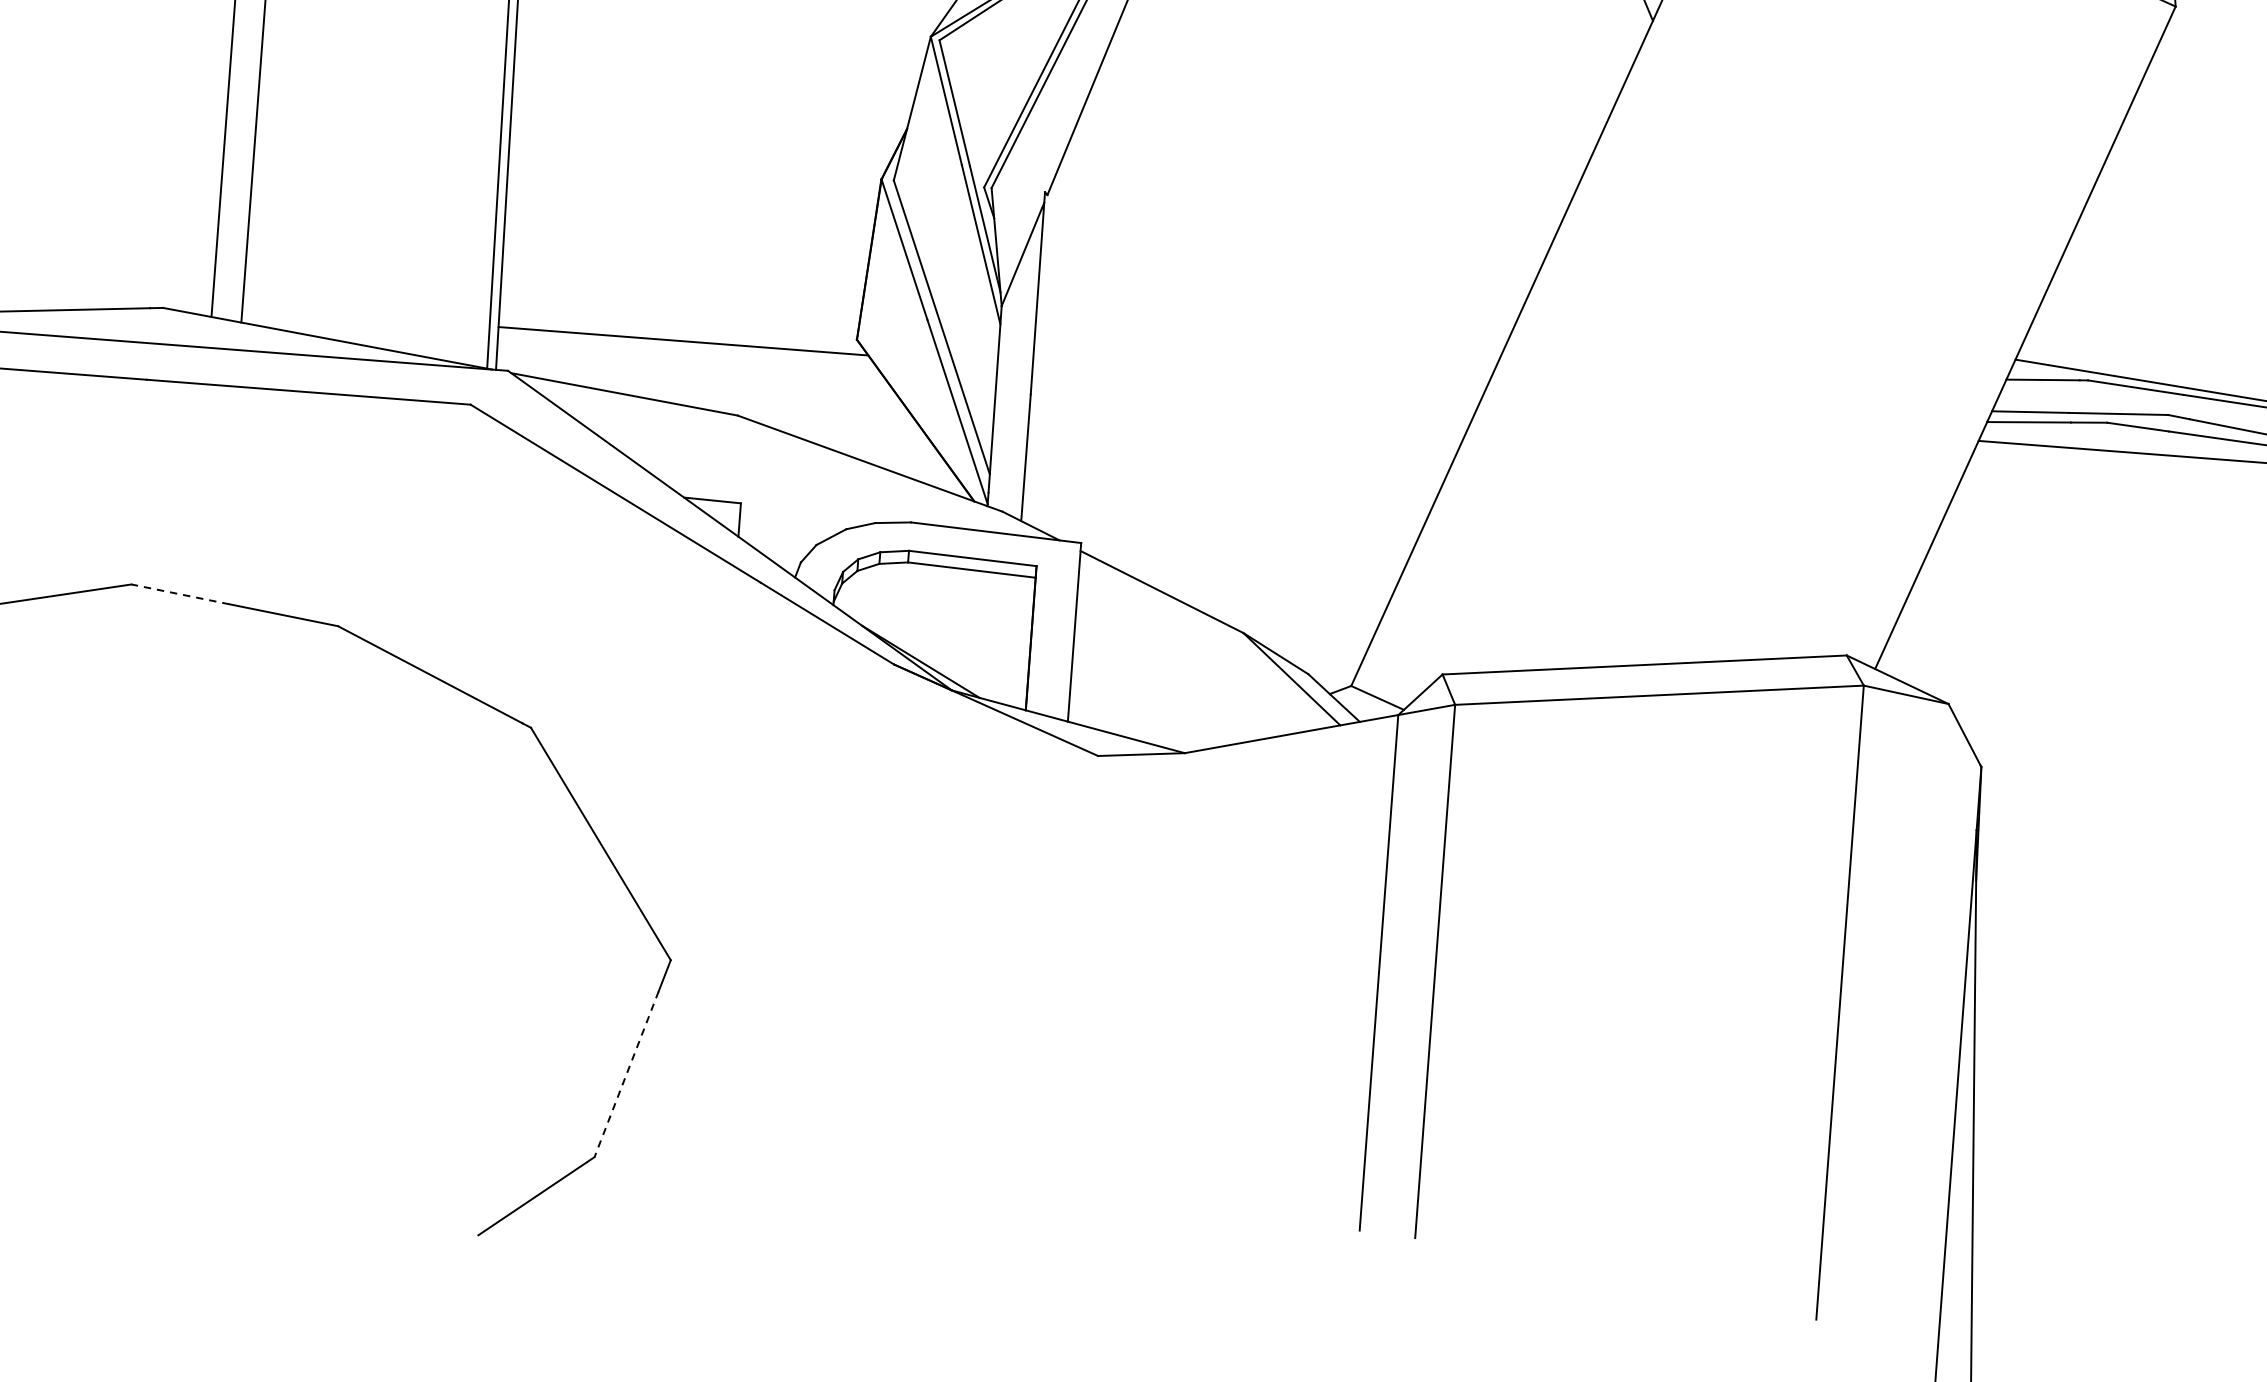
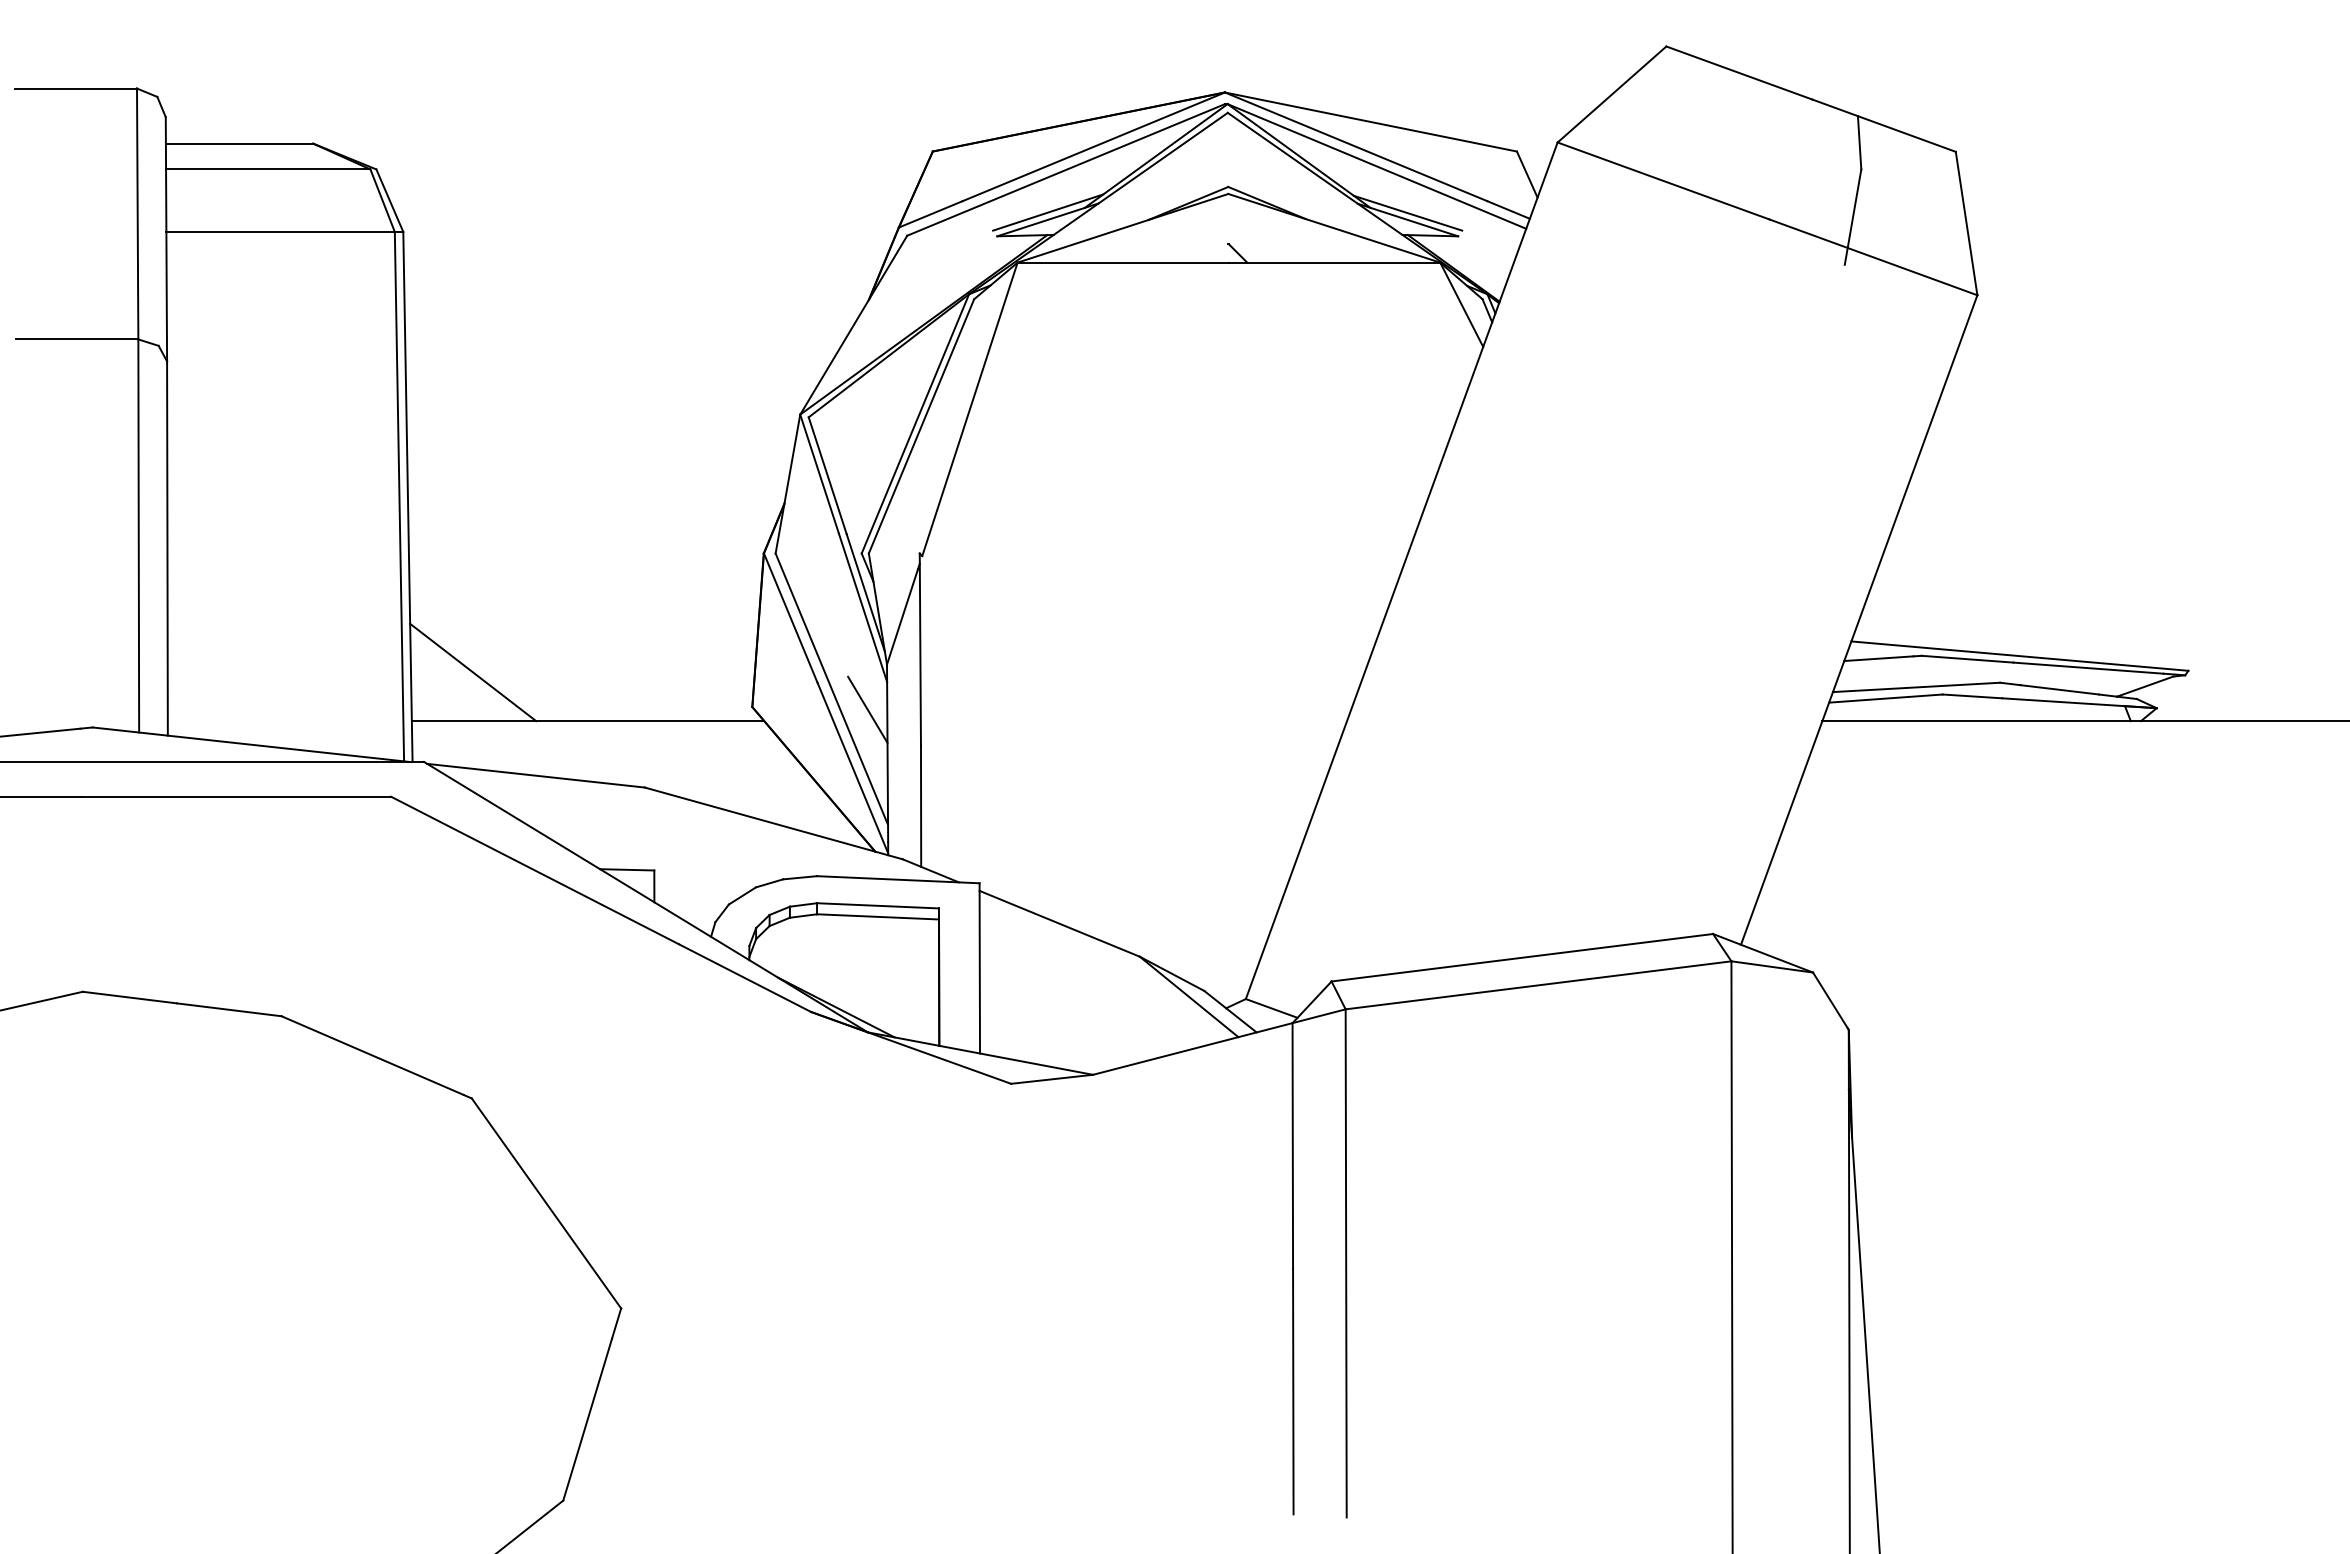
line: (567, 280) -> (473, 672), added
line: (977, 351) -> (867, 709), added
line: (179, 594) -> (129, 997), dashed -> solid
line: (626, 1075) -> (587, 1420), dashed -> solid

